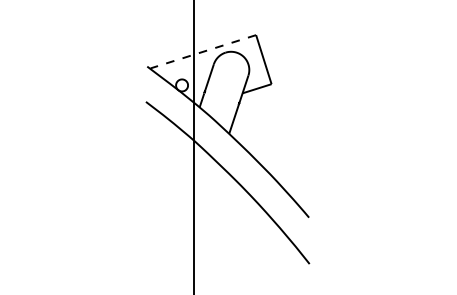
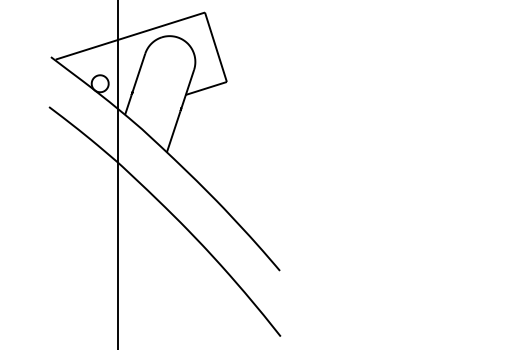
line: (202, 51) -> (129, 35), dashed -> solid

